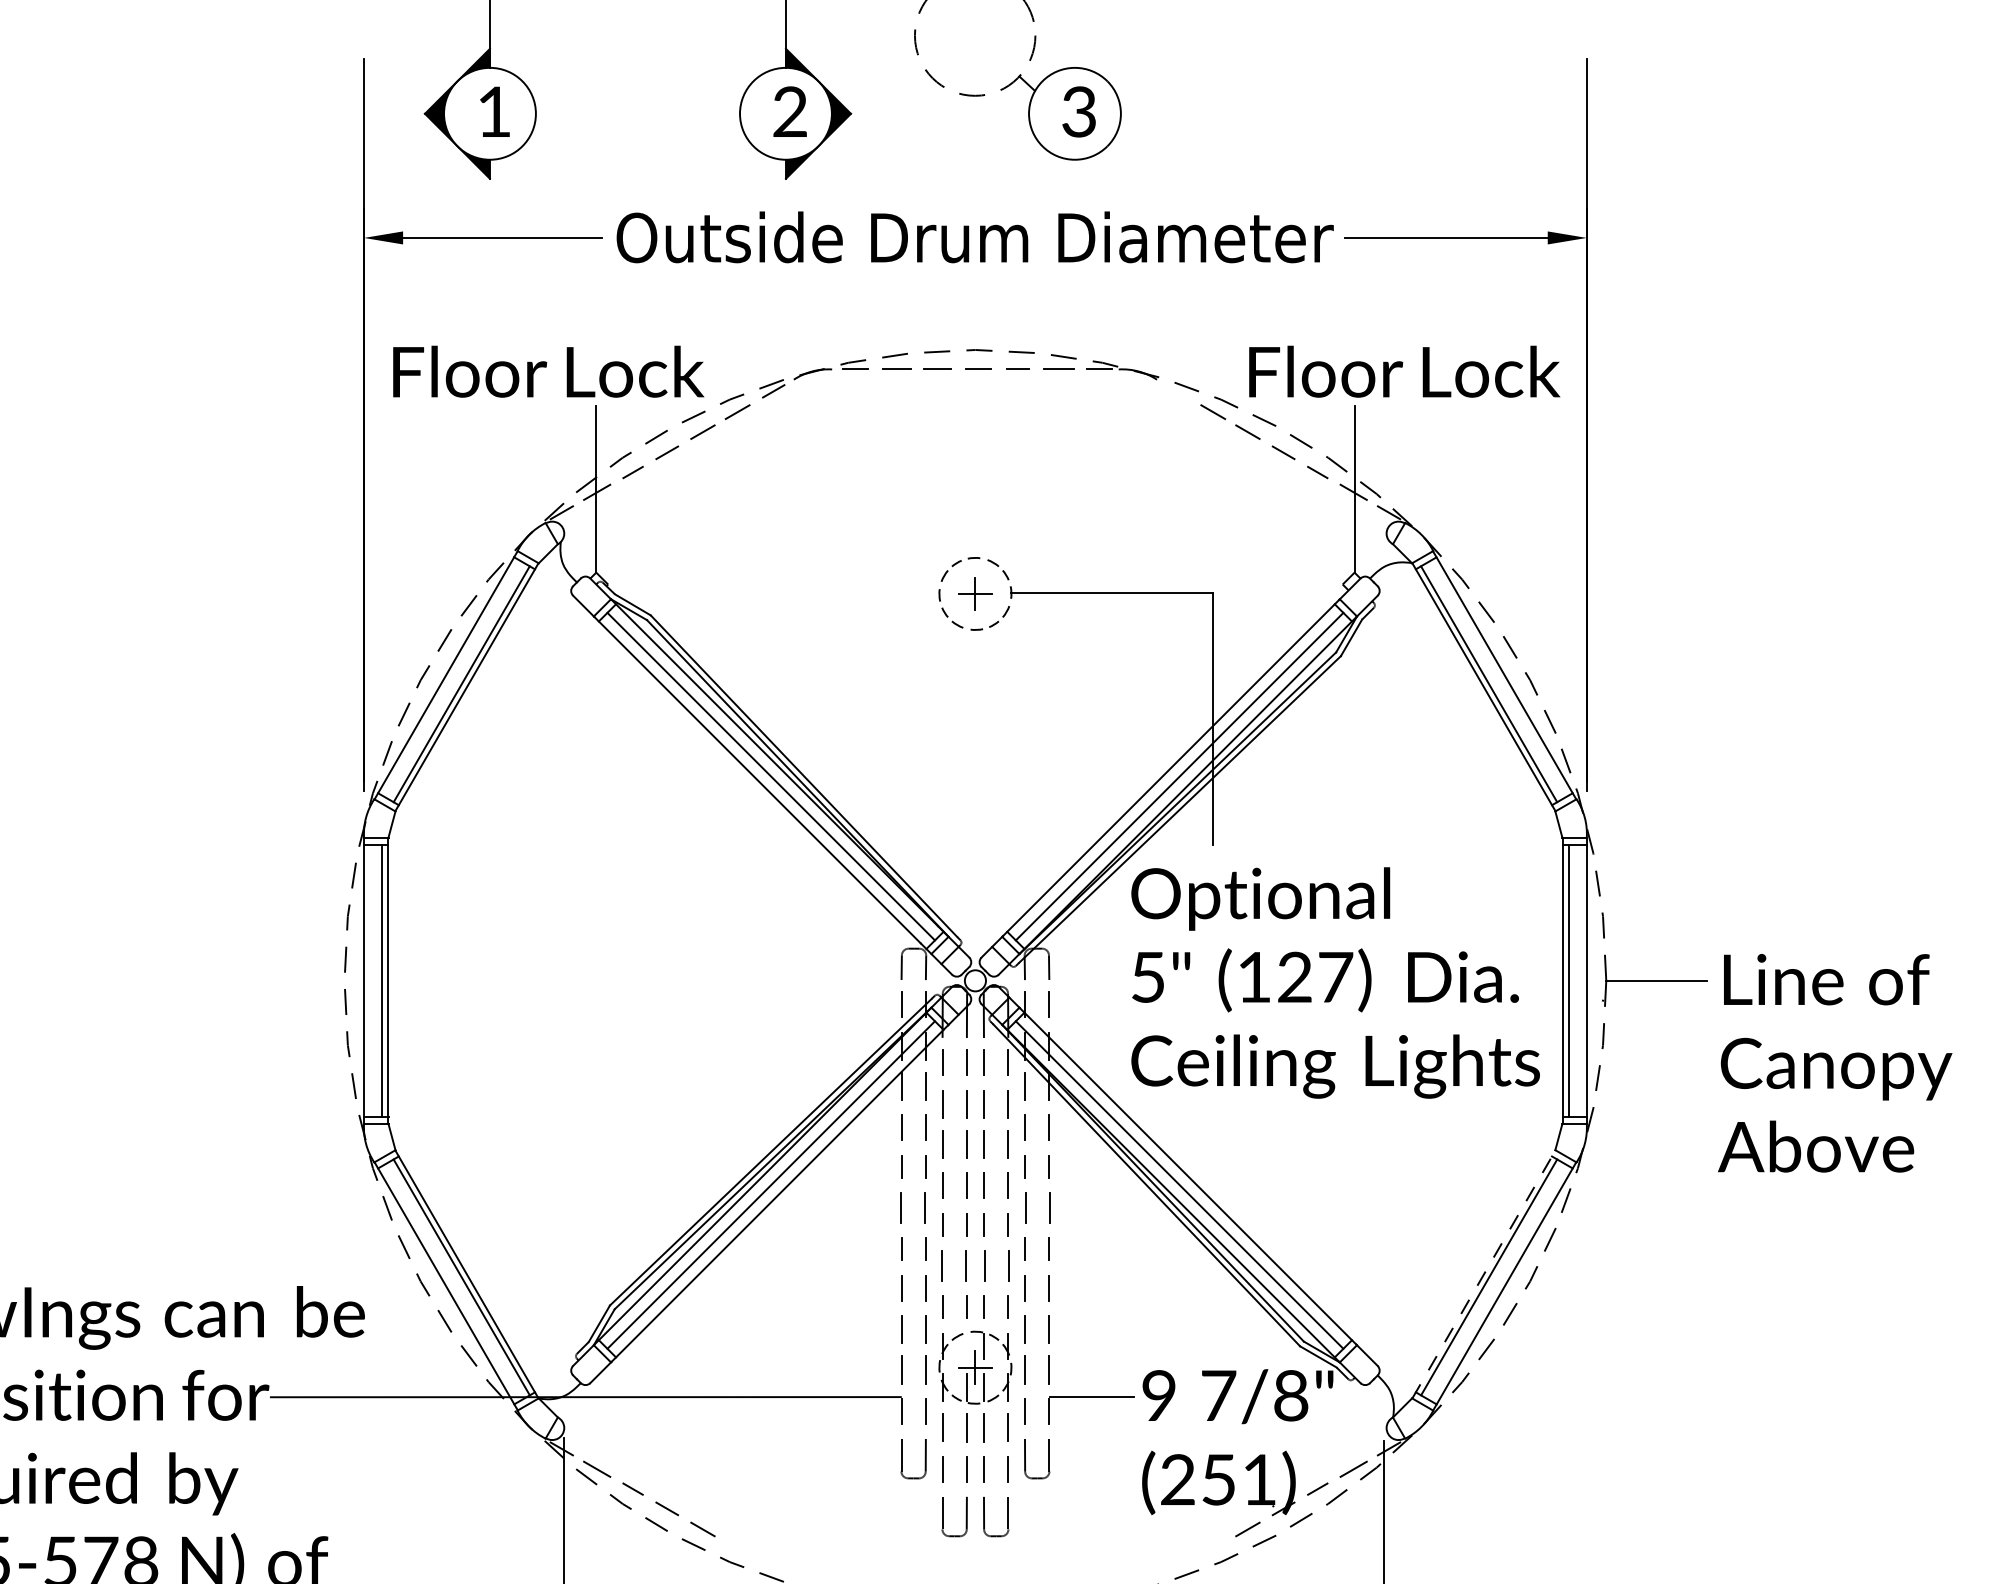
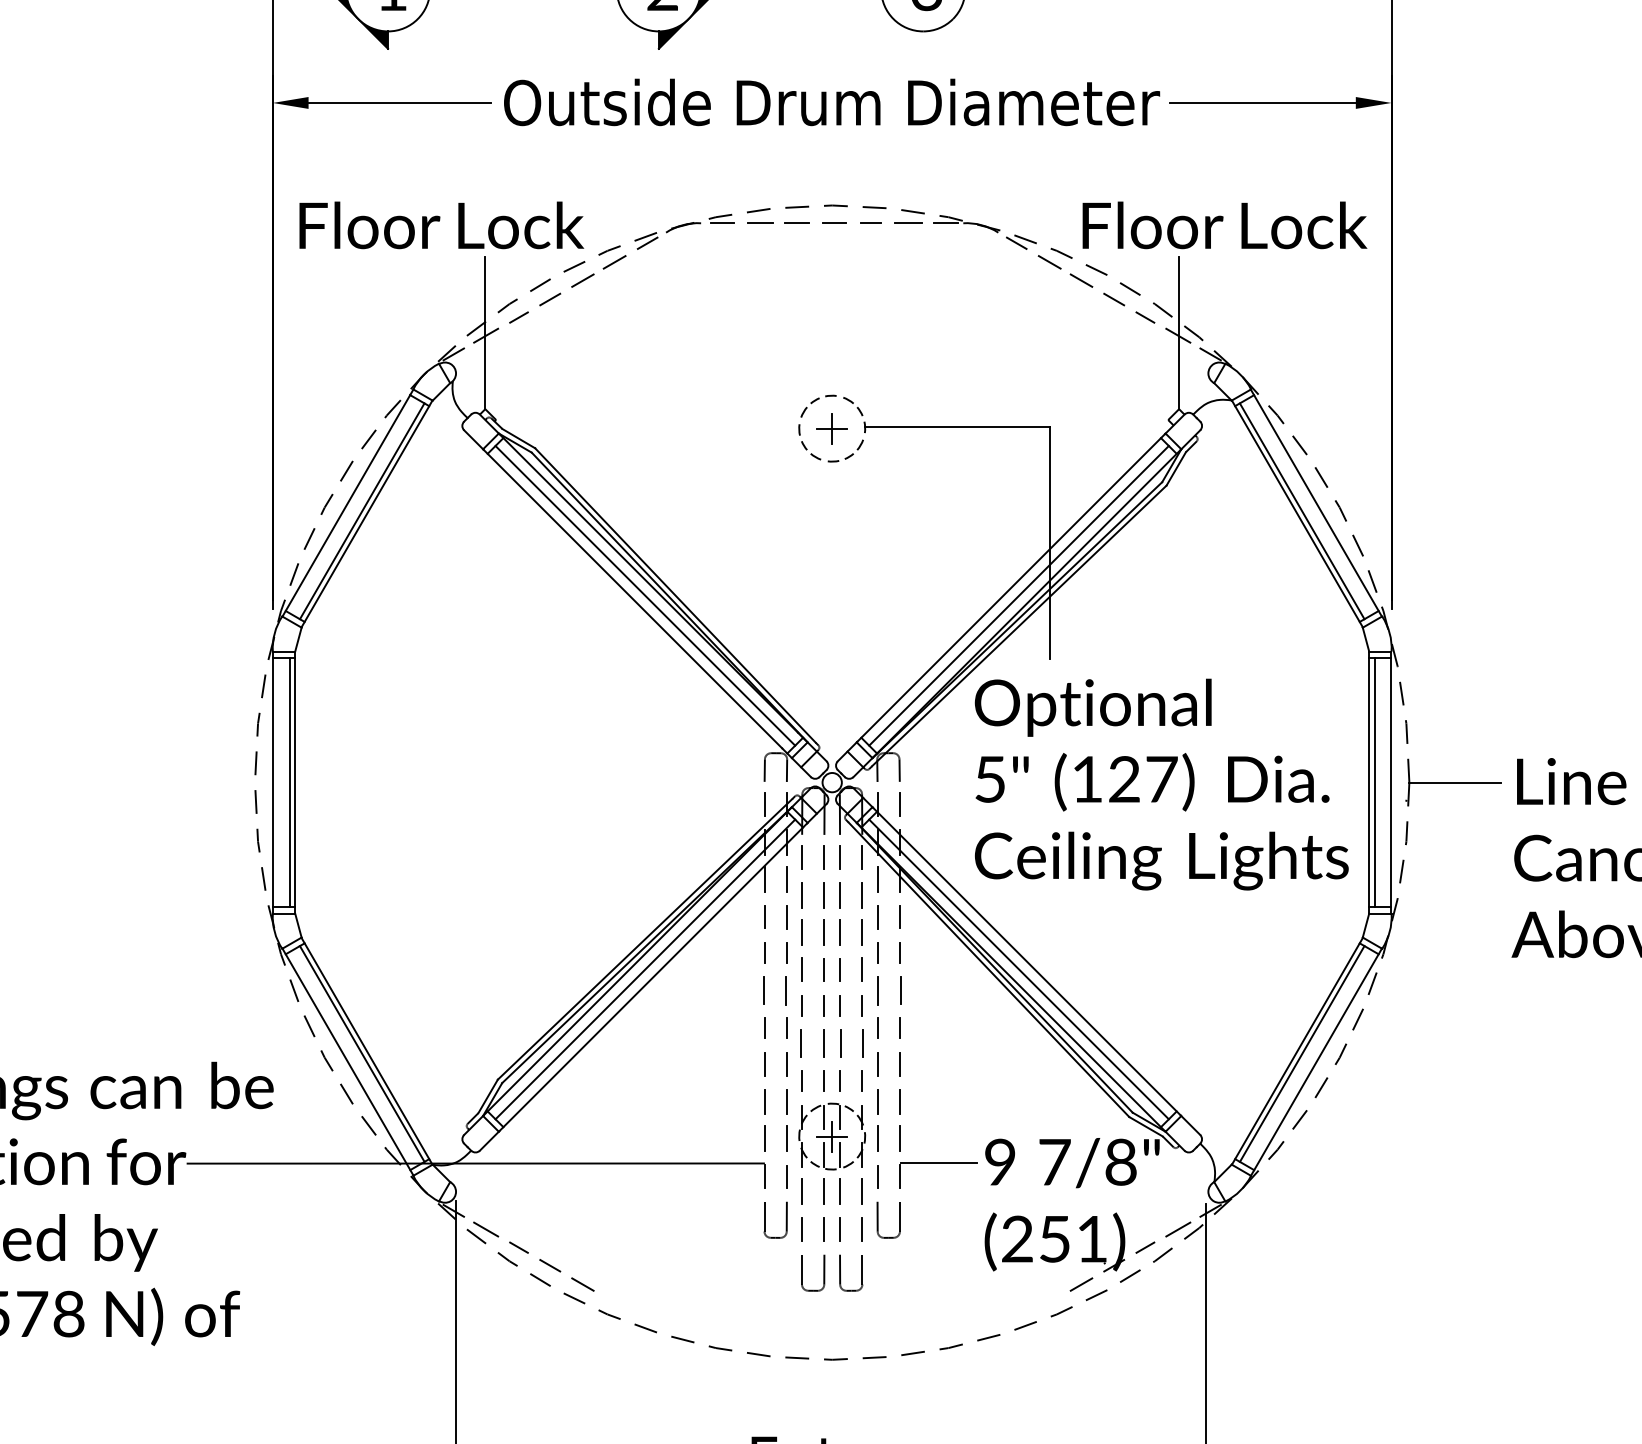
line: (1176, 391) -> (1016, 243), added
line: (1484, 1273) -> (1297, 1050), dashed -> solid
line: (966, 1346) -> (824, 1117), added

